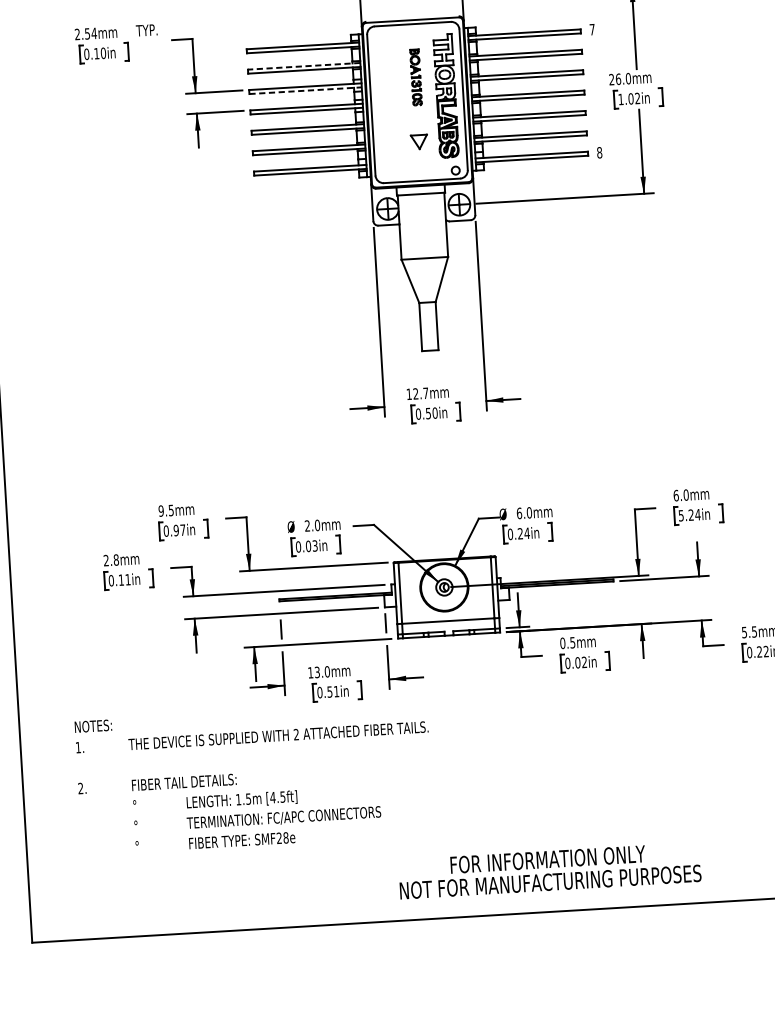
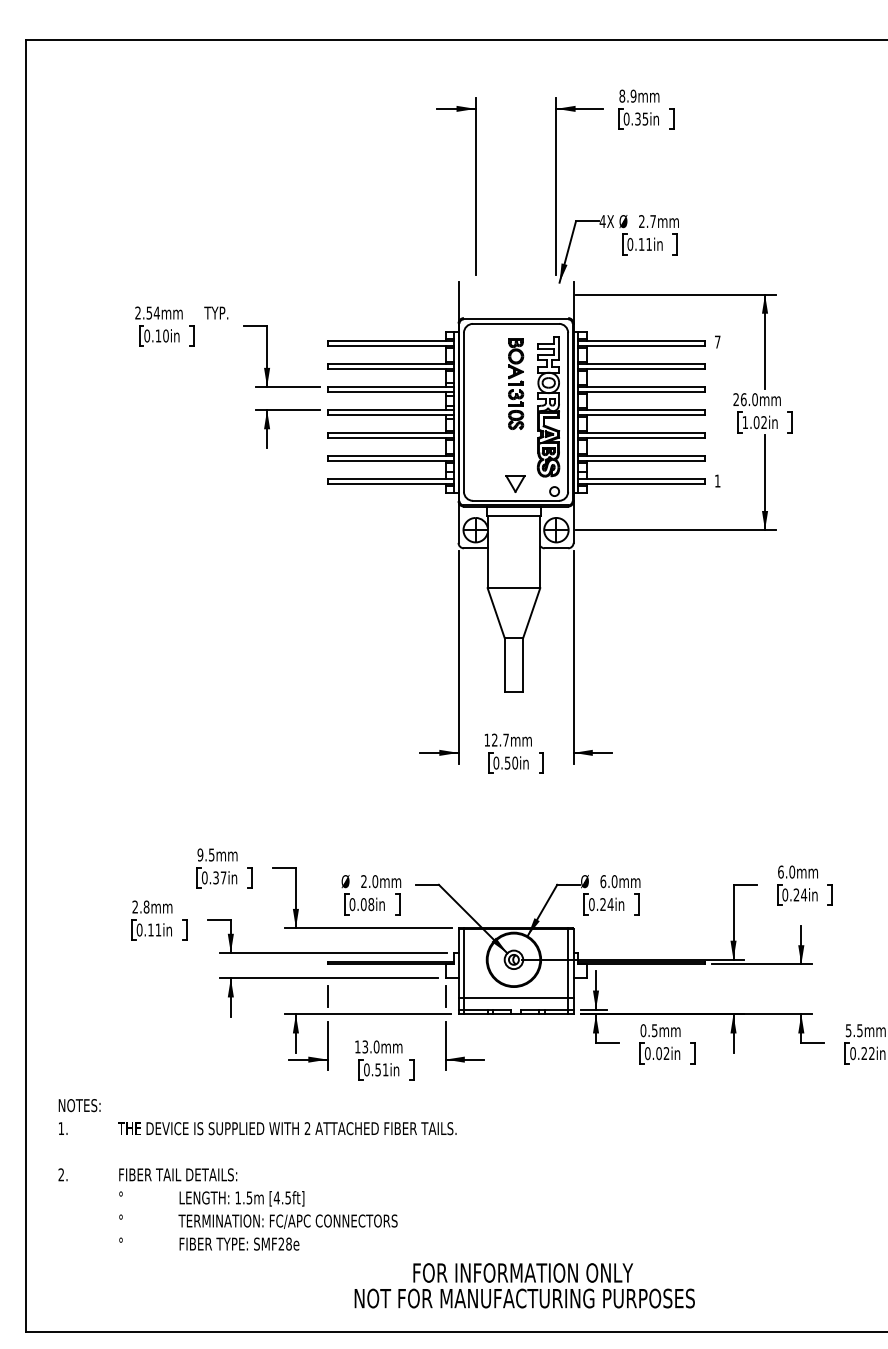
line: (303, 66) -> (390, 364), dashed -> solid
part: (416, 76) -> (516, 383), size x1.43
line: (306, 90) -> (391, 391), dashed -> solid
part: (419, 141) -> (515, 483), moved
text: (599, 152) -> (717, 480), 8 -> 1
text: (681, 515) -> (785, 894), 5.24in -> 0.24in
text: (175, 530) -> (215, 877), 0.97in -> 0.37in
text: (315, 545) -> (371, 904), 0.03in -> 0.08in
text: (254, 777) -> (257, 1174), moved
text: (549, 870) -> (524, 1285), moved

